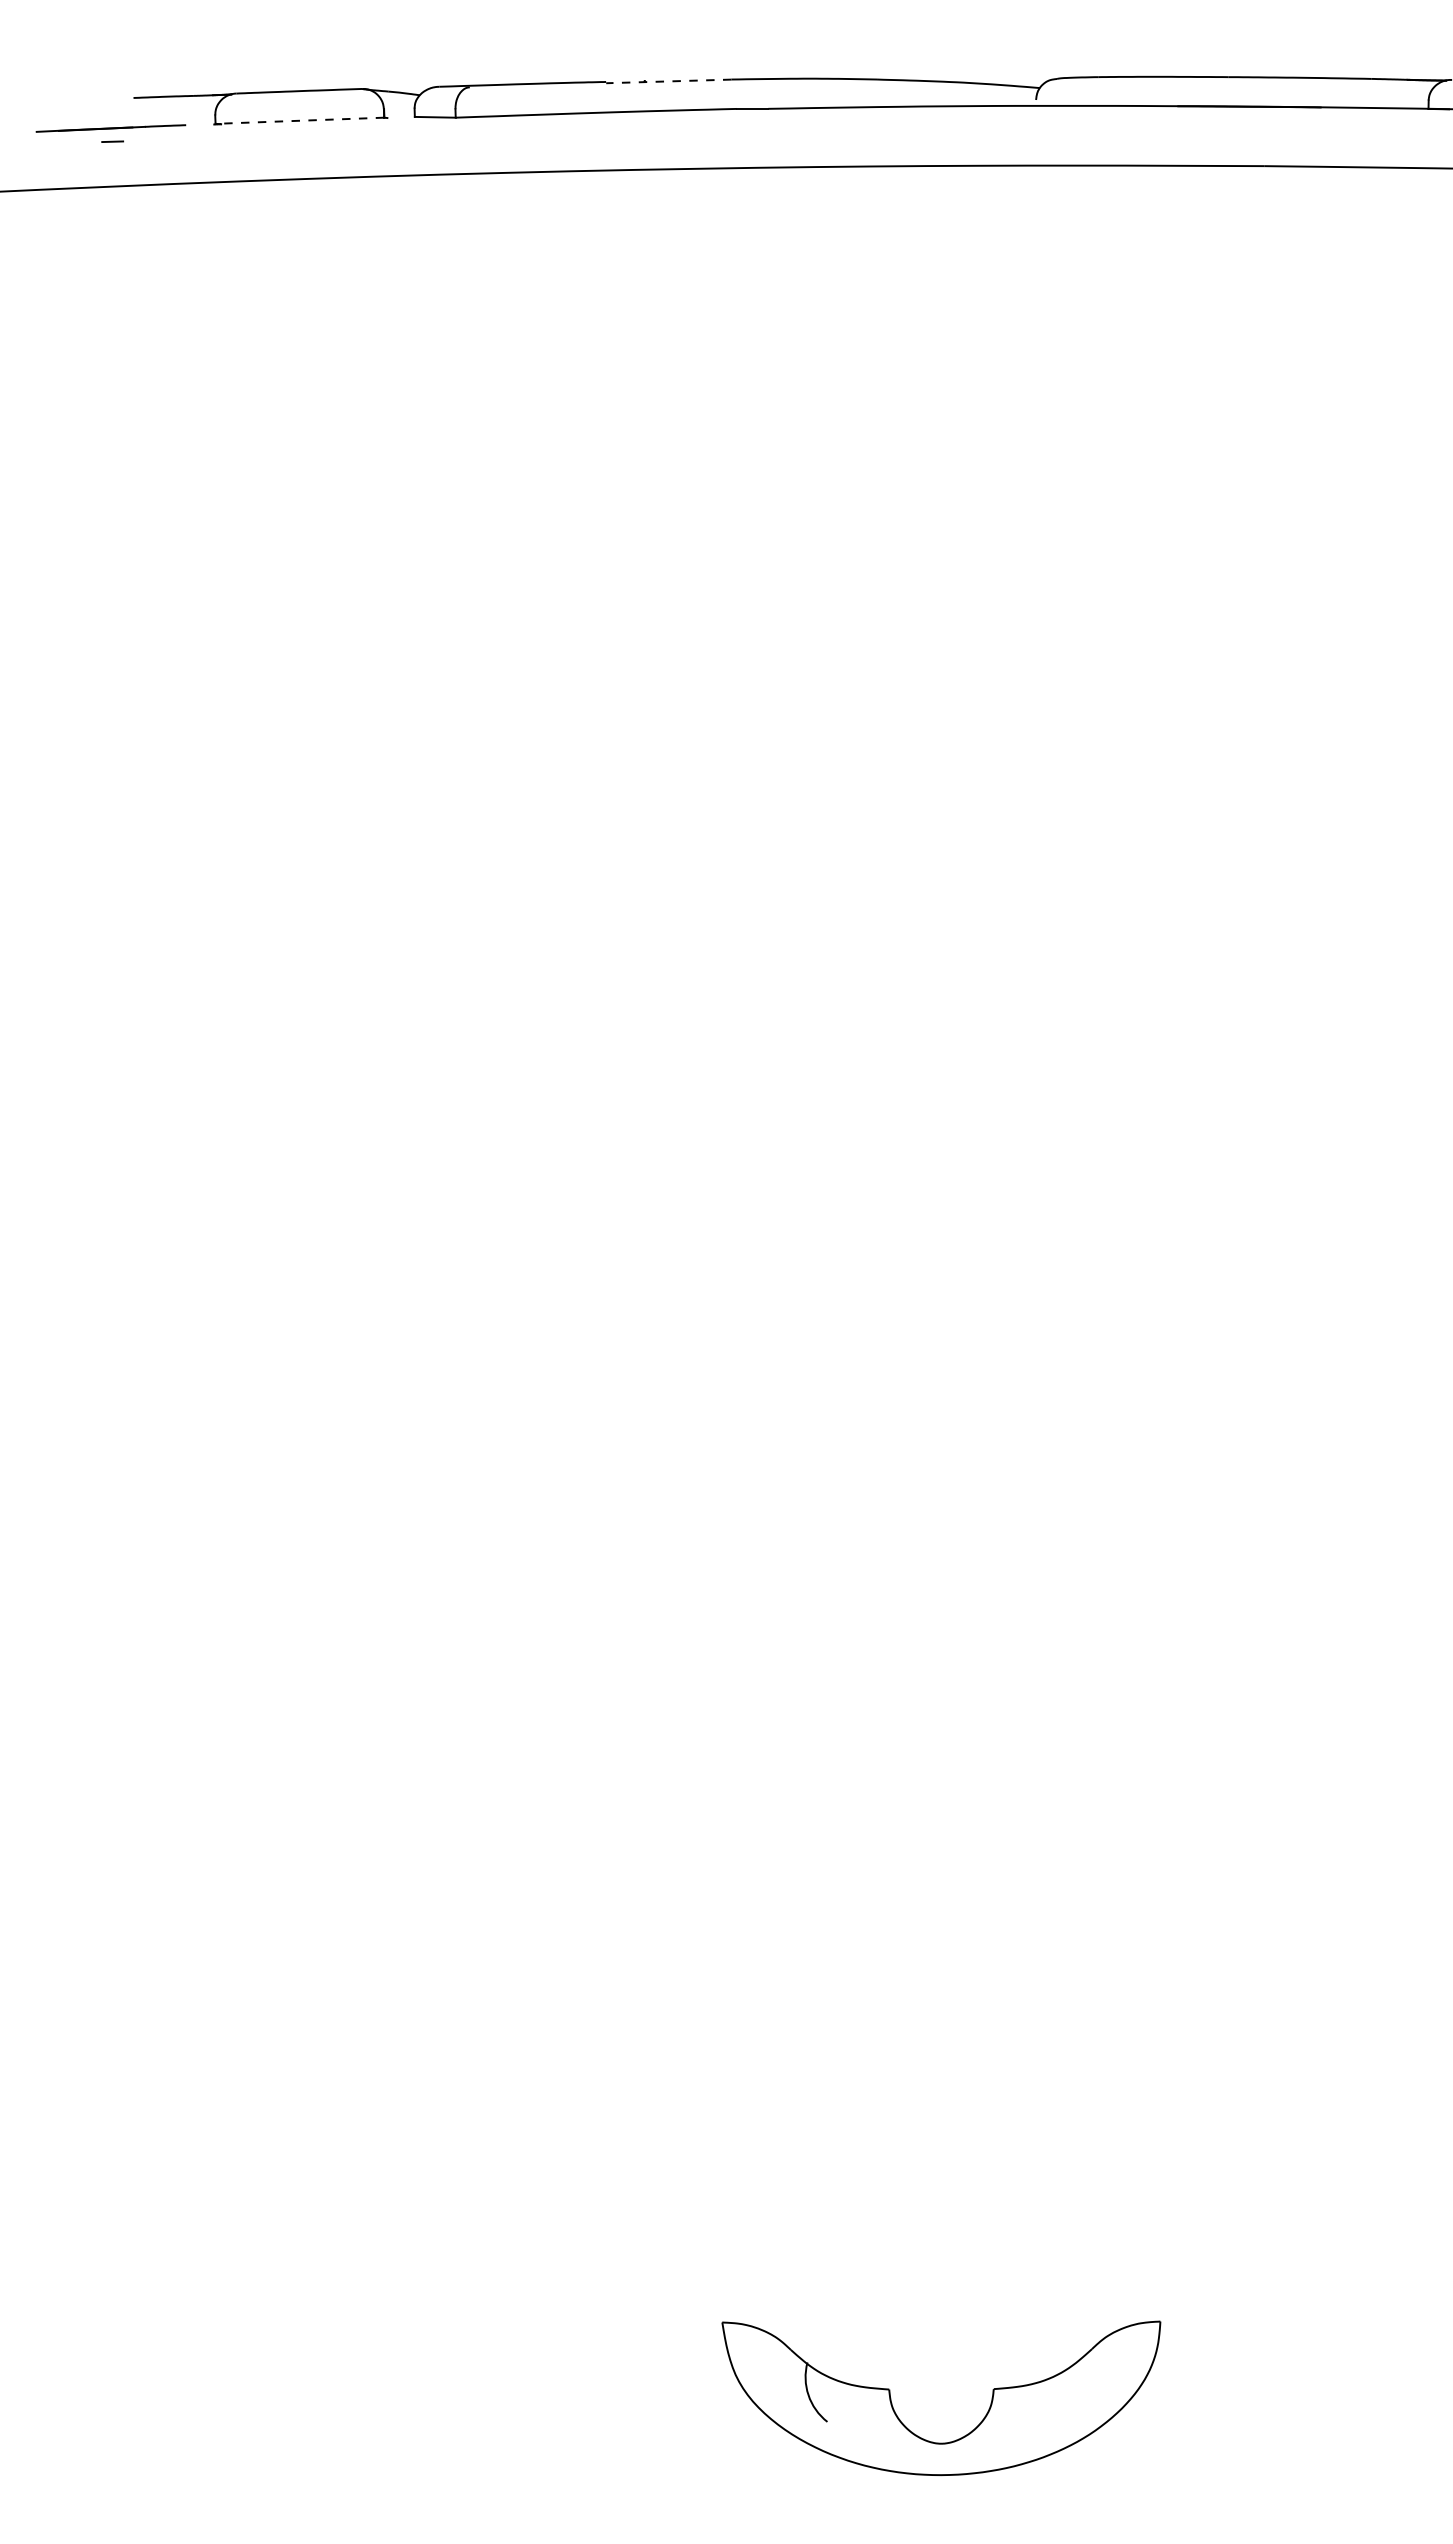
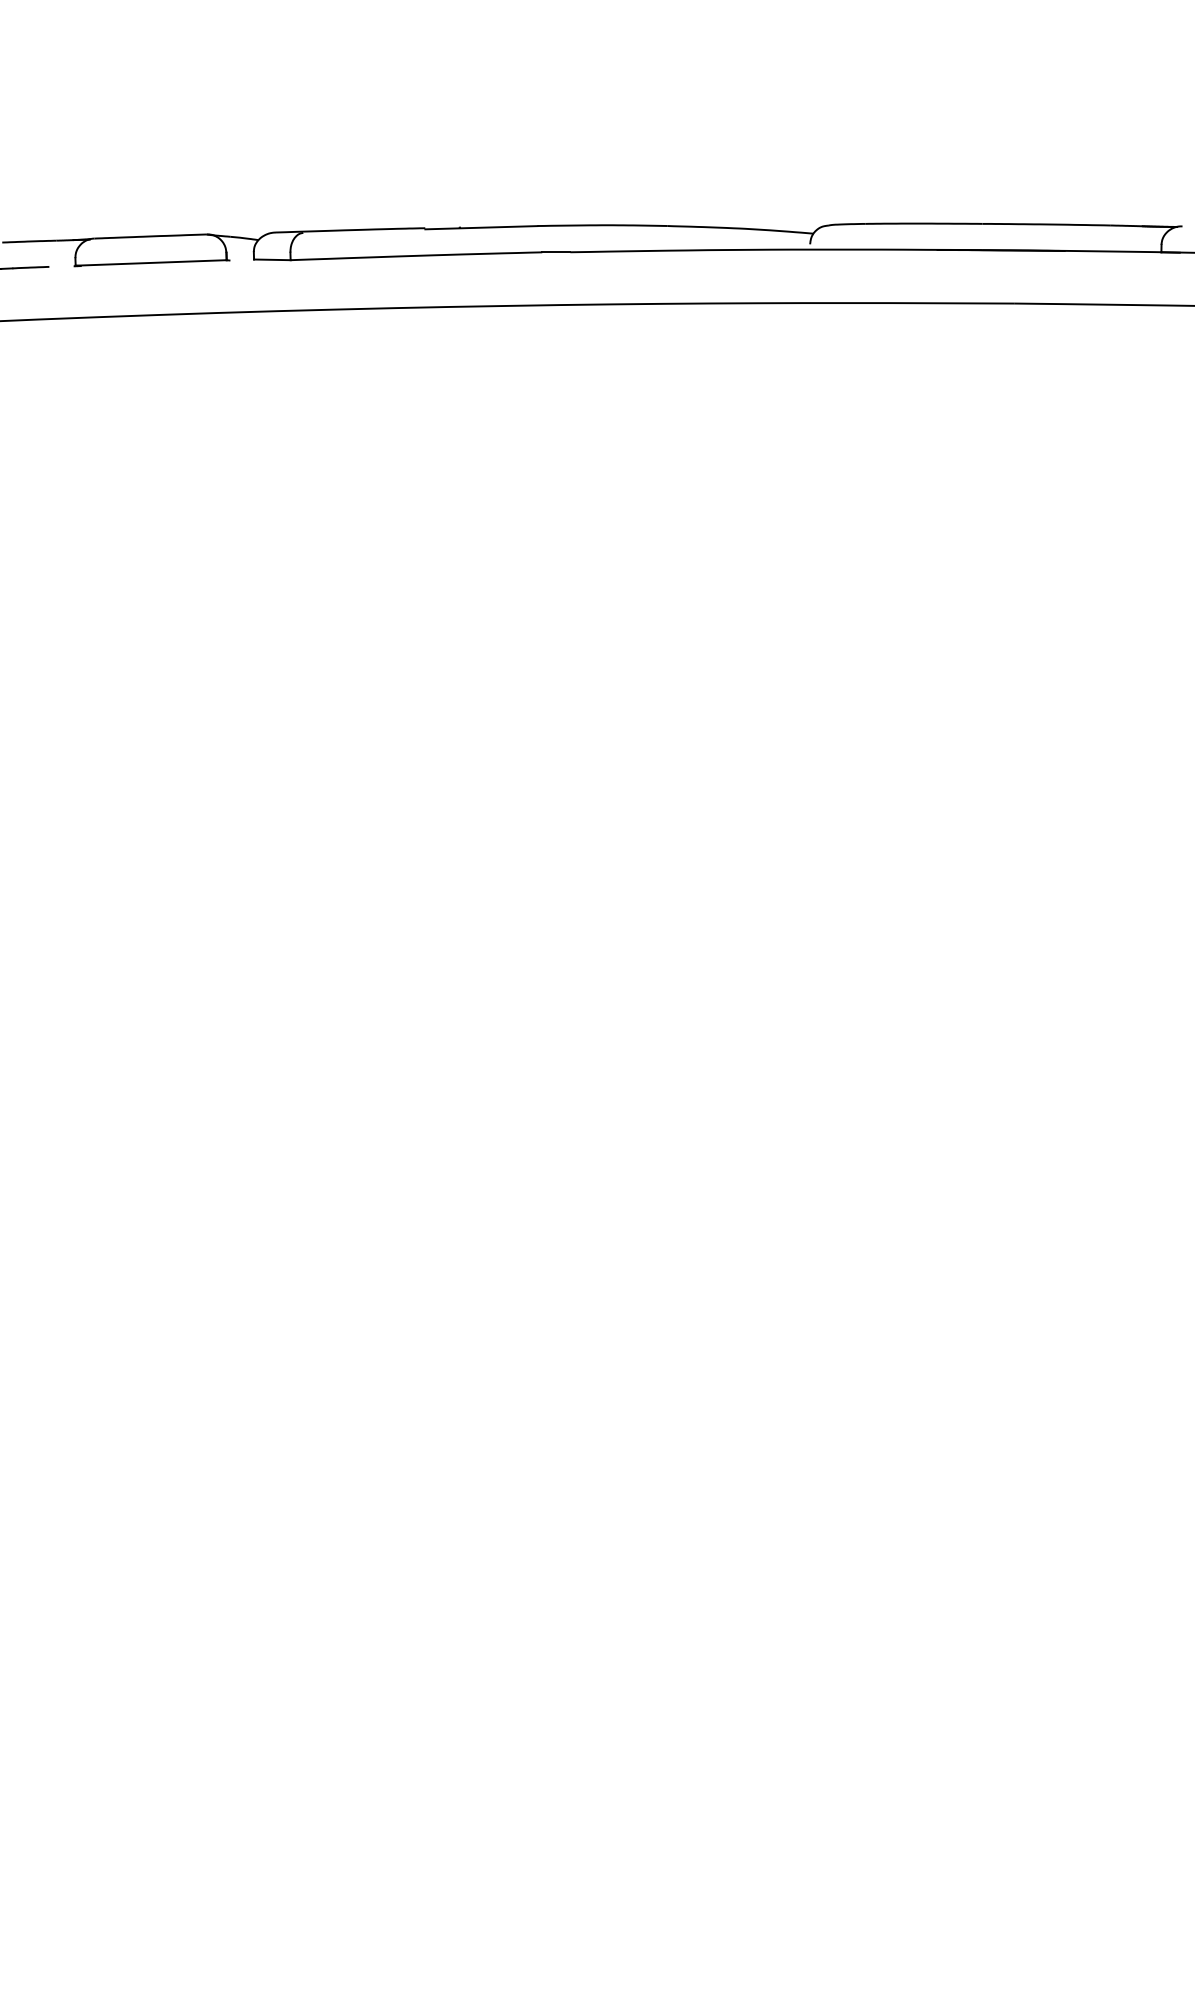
line: (668, 81) -> (481, 227), dashed -> solid
line: (299, 120) -> (150, 262), dashed -> solid

